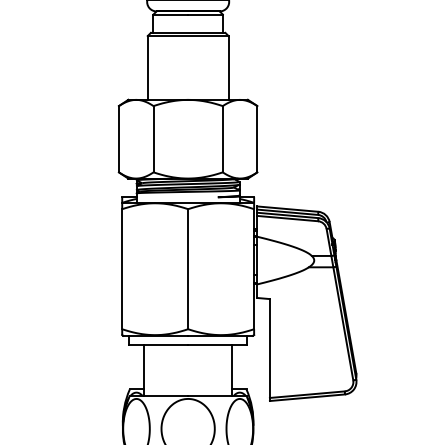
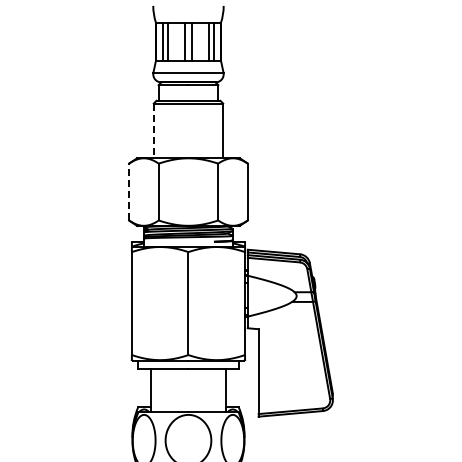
line: (147, 68) -> (153, 131), solid -> dashed
line: (119, 138) -> (129, 191), solid -> dashed

